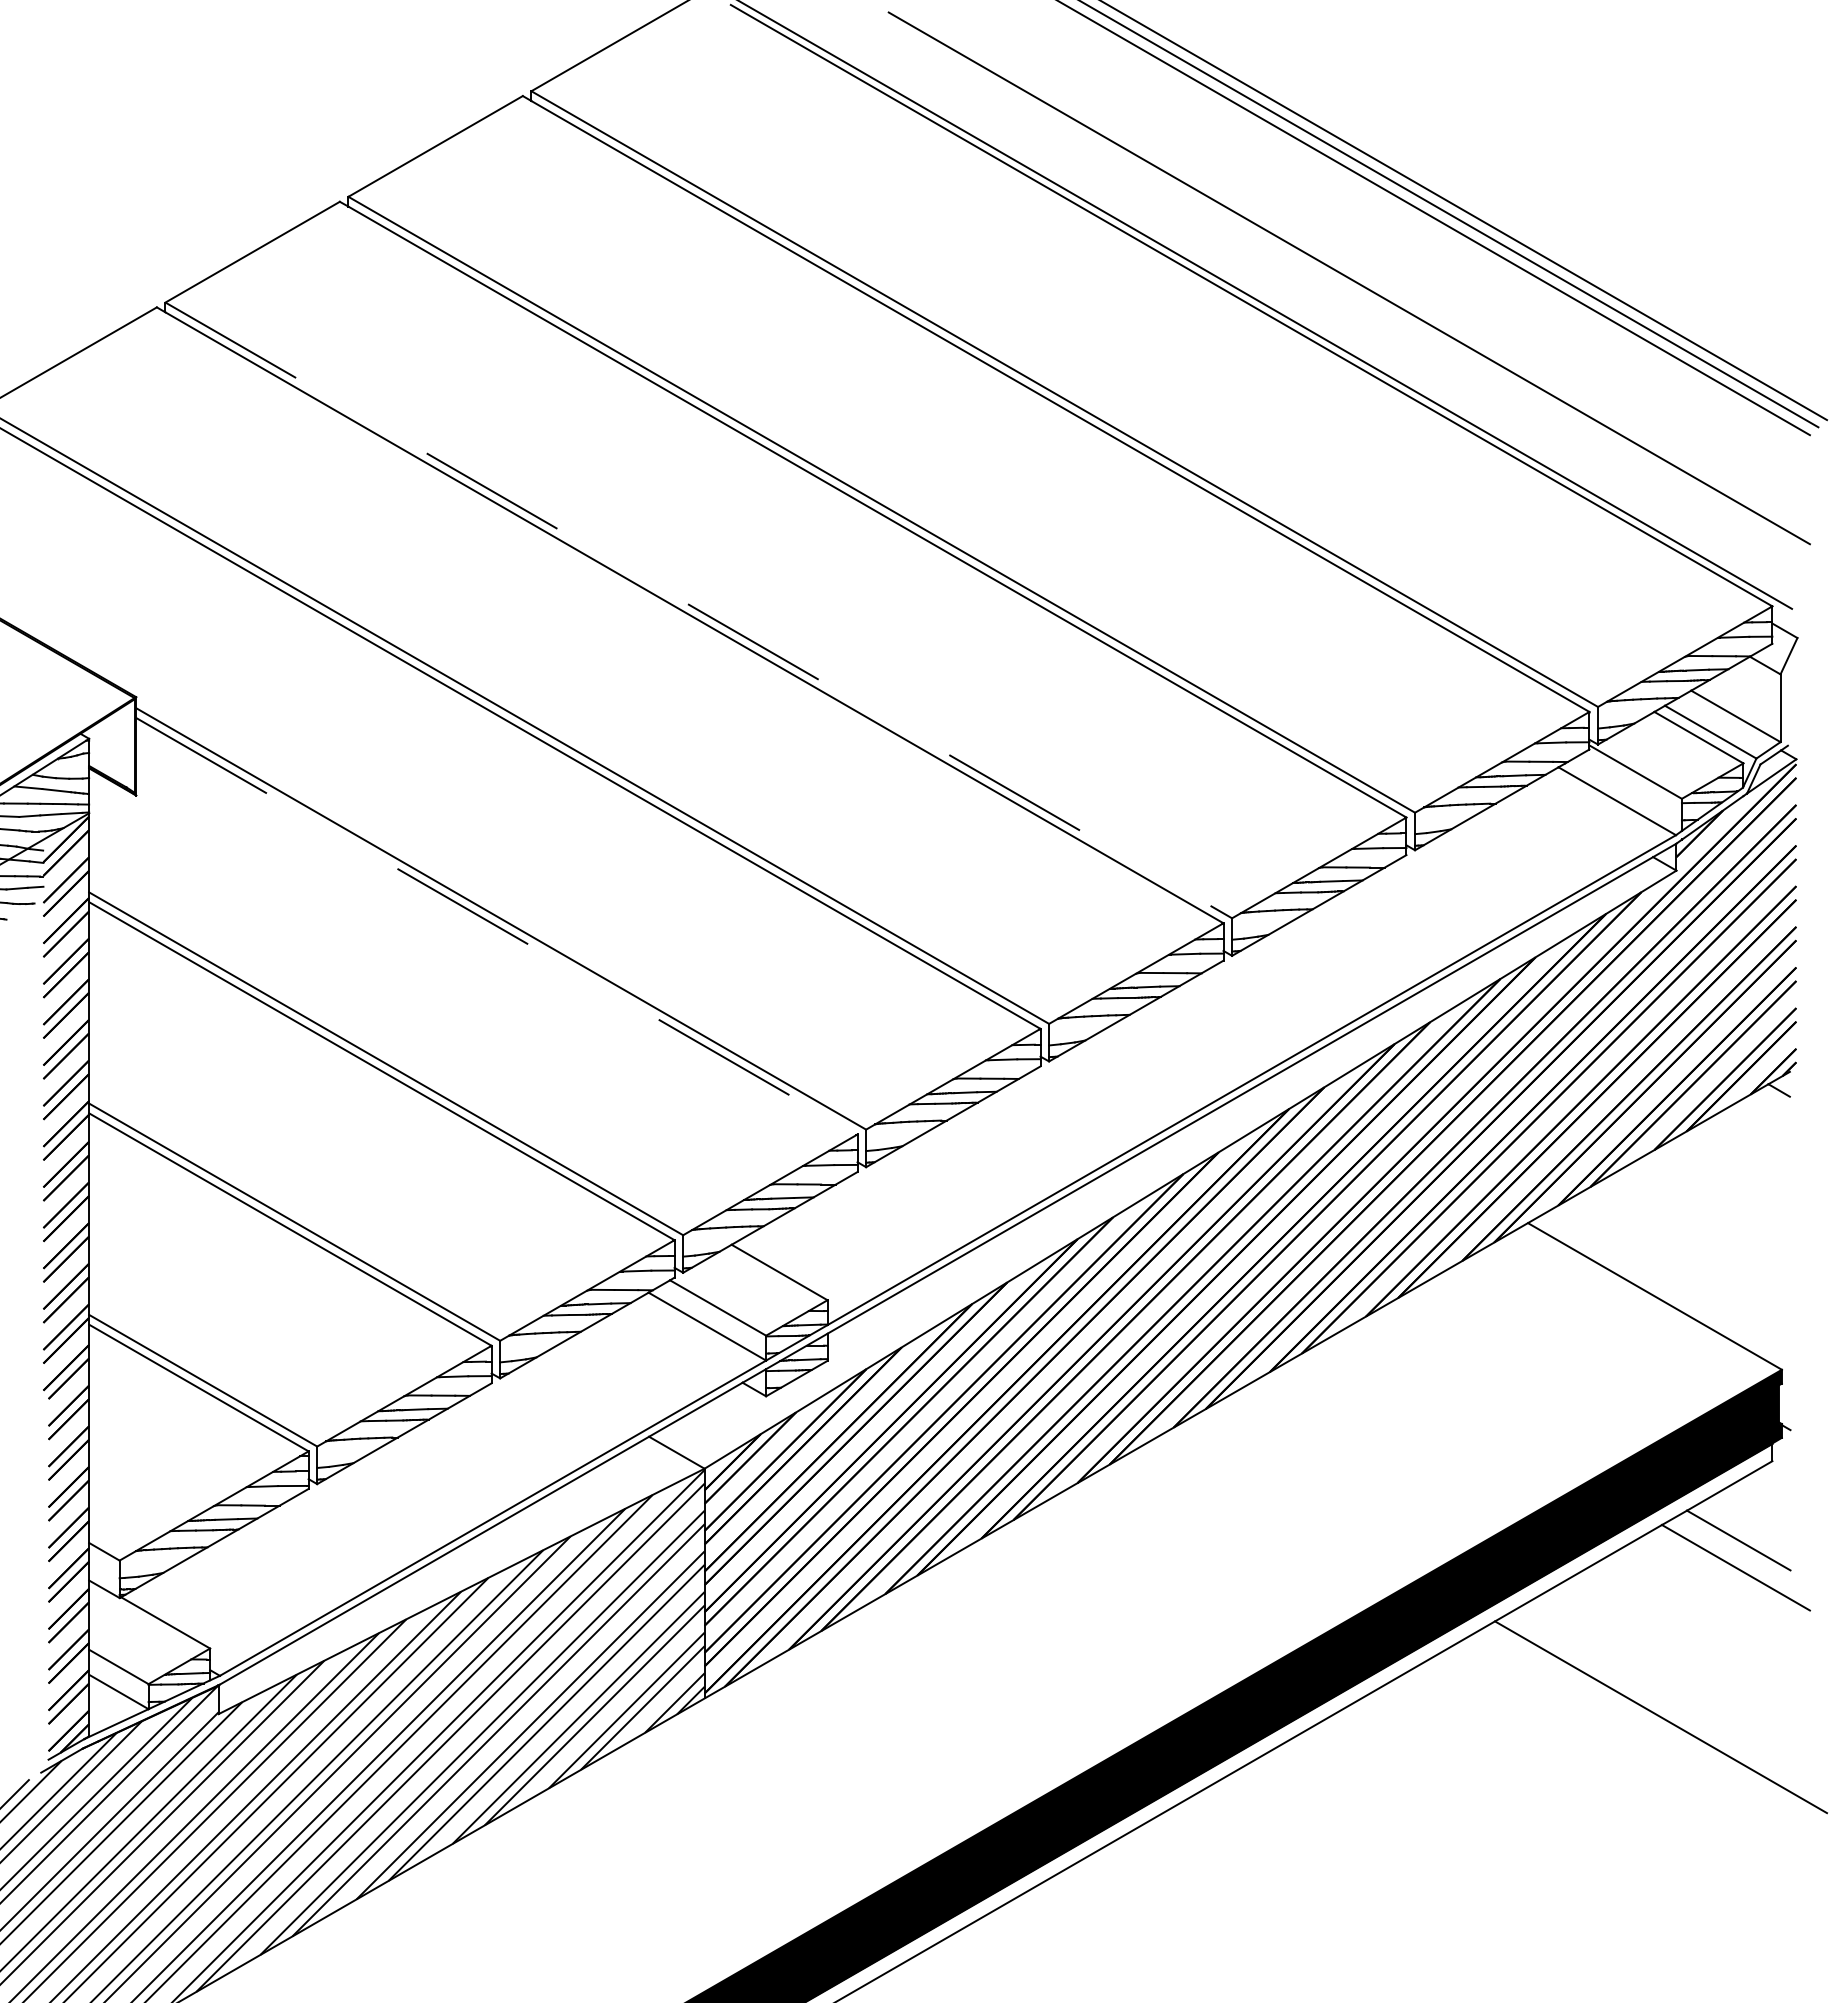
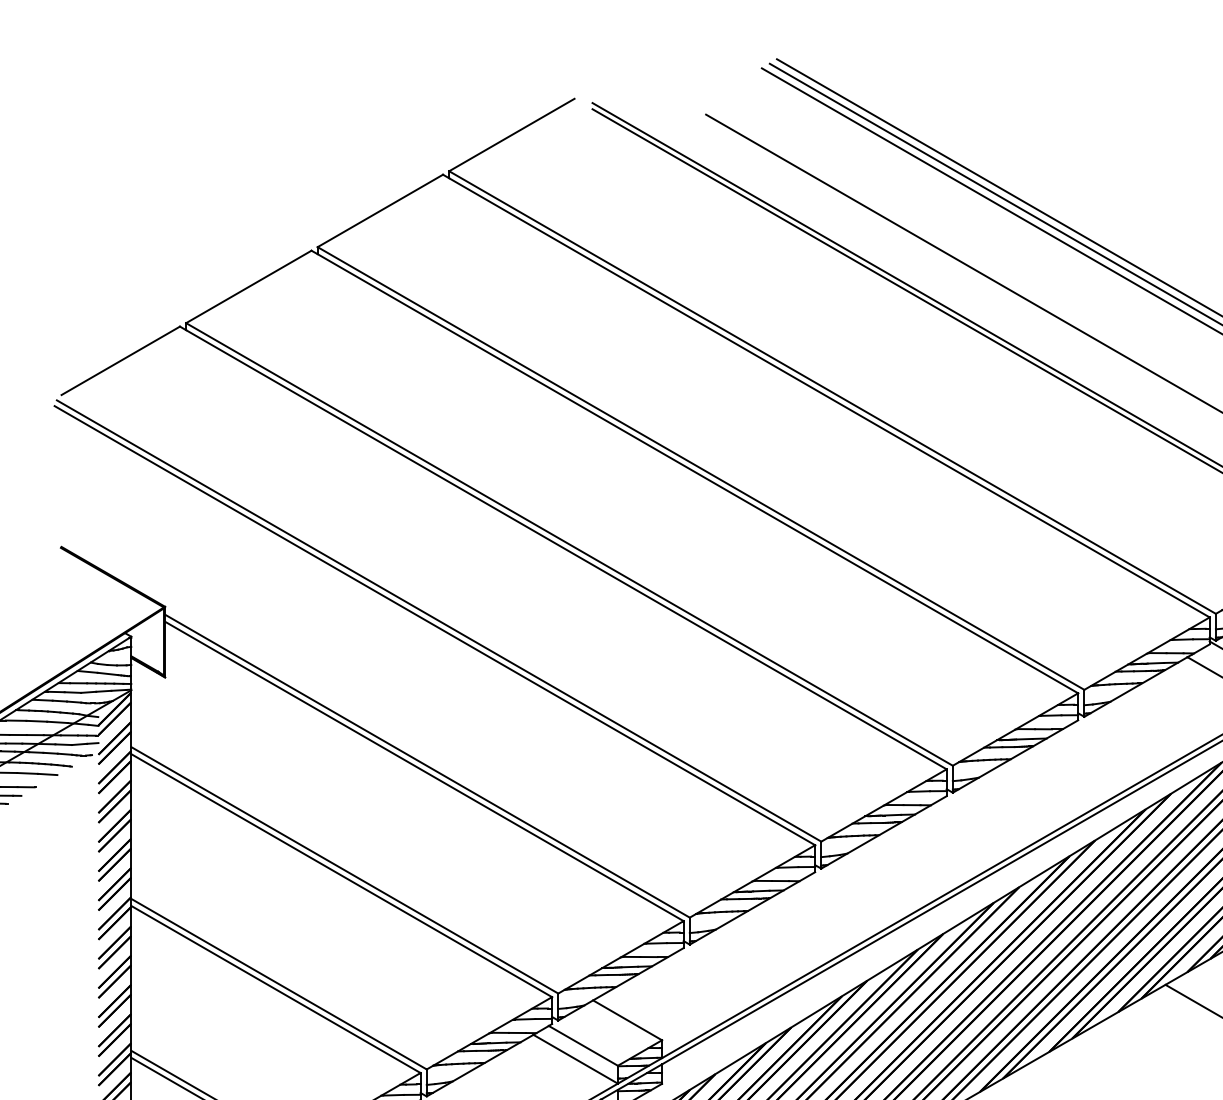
line: (698, 610) -> (569, 544), dashed -> solid
line: (497, 926) -> (424, 771), dashed -> solid

